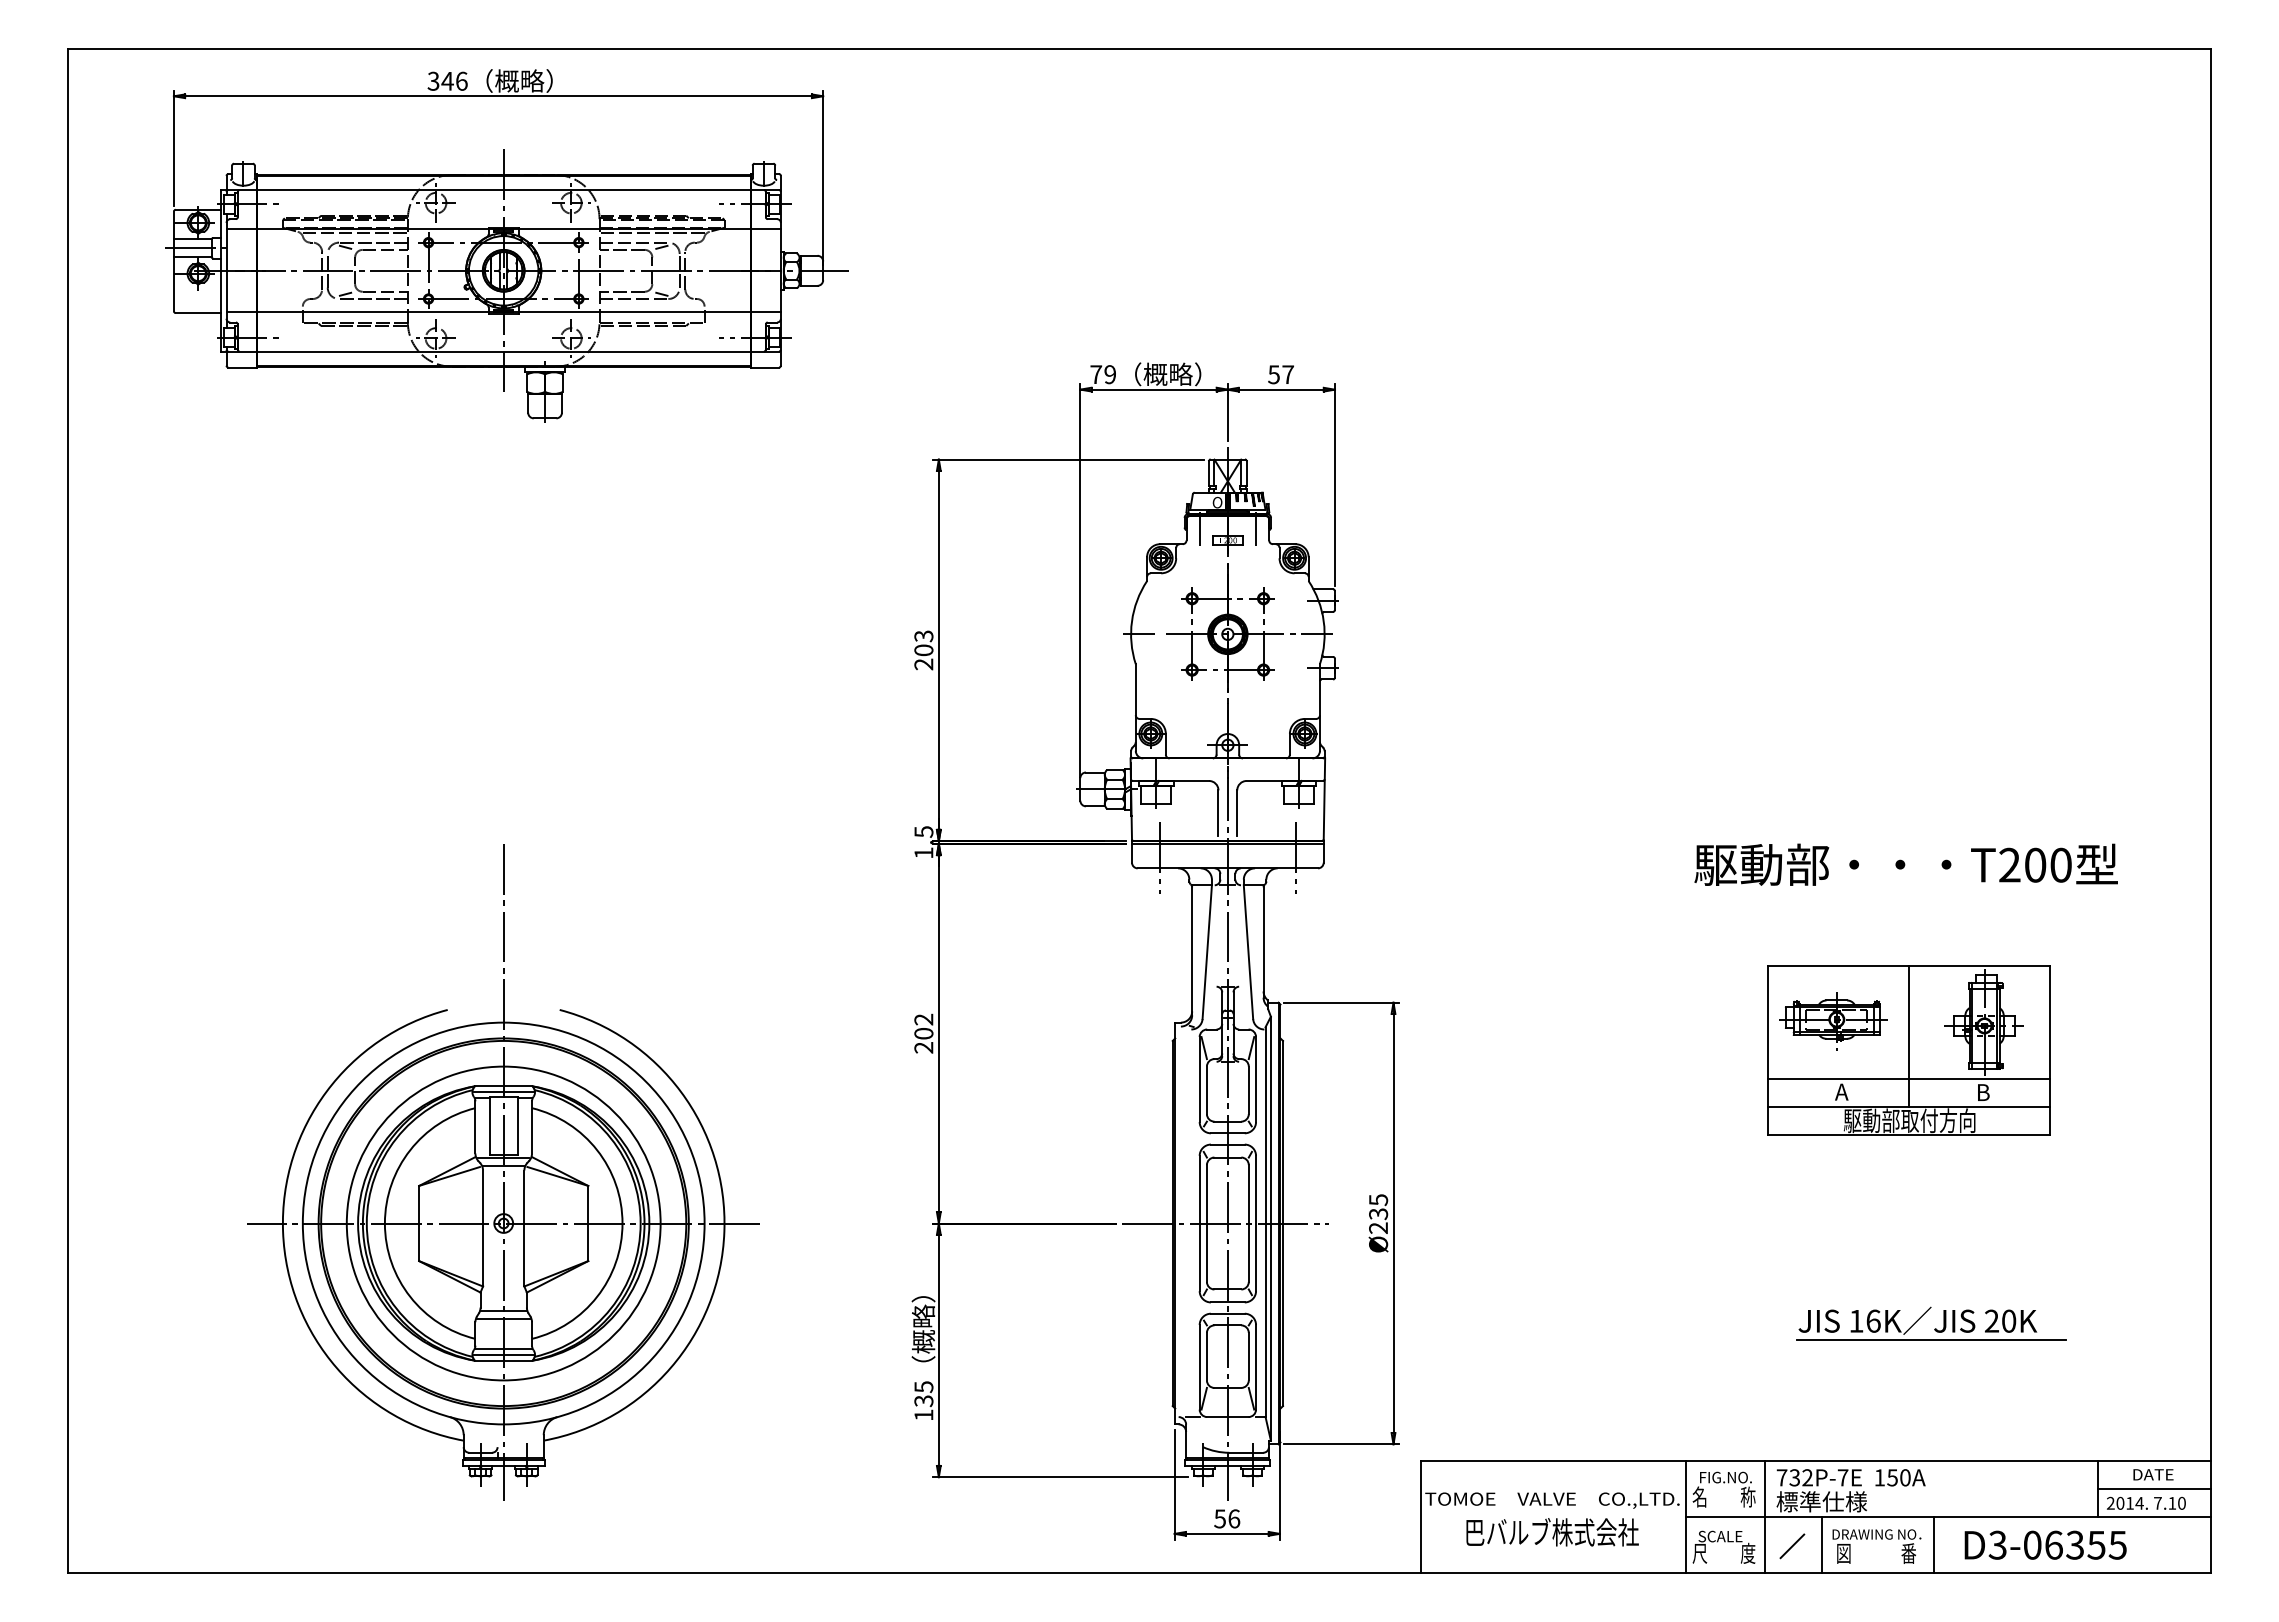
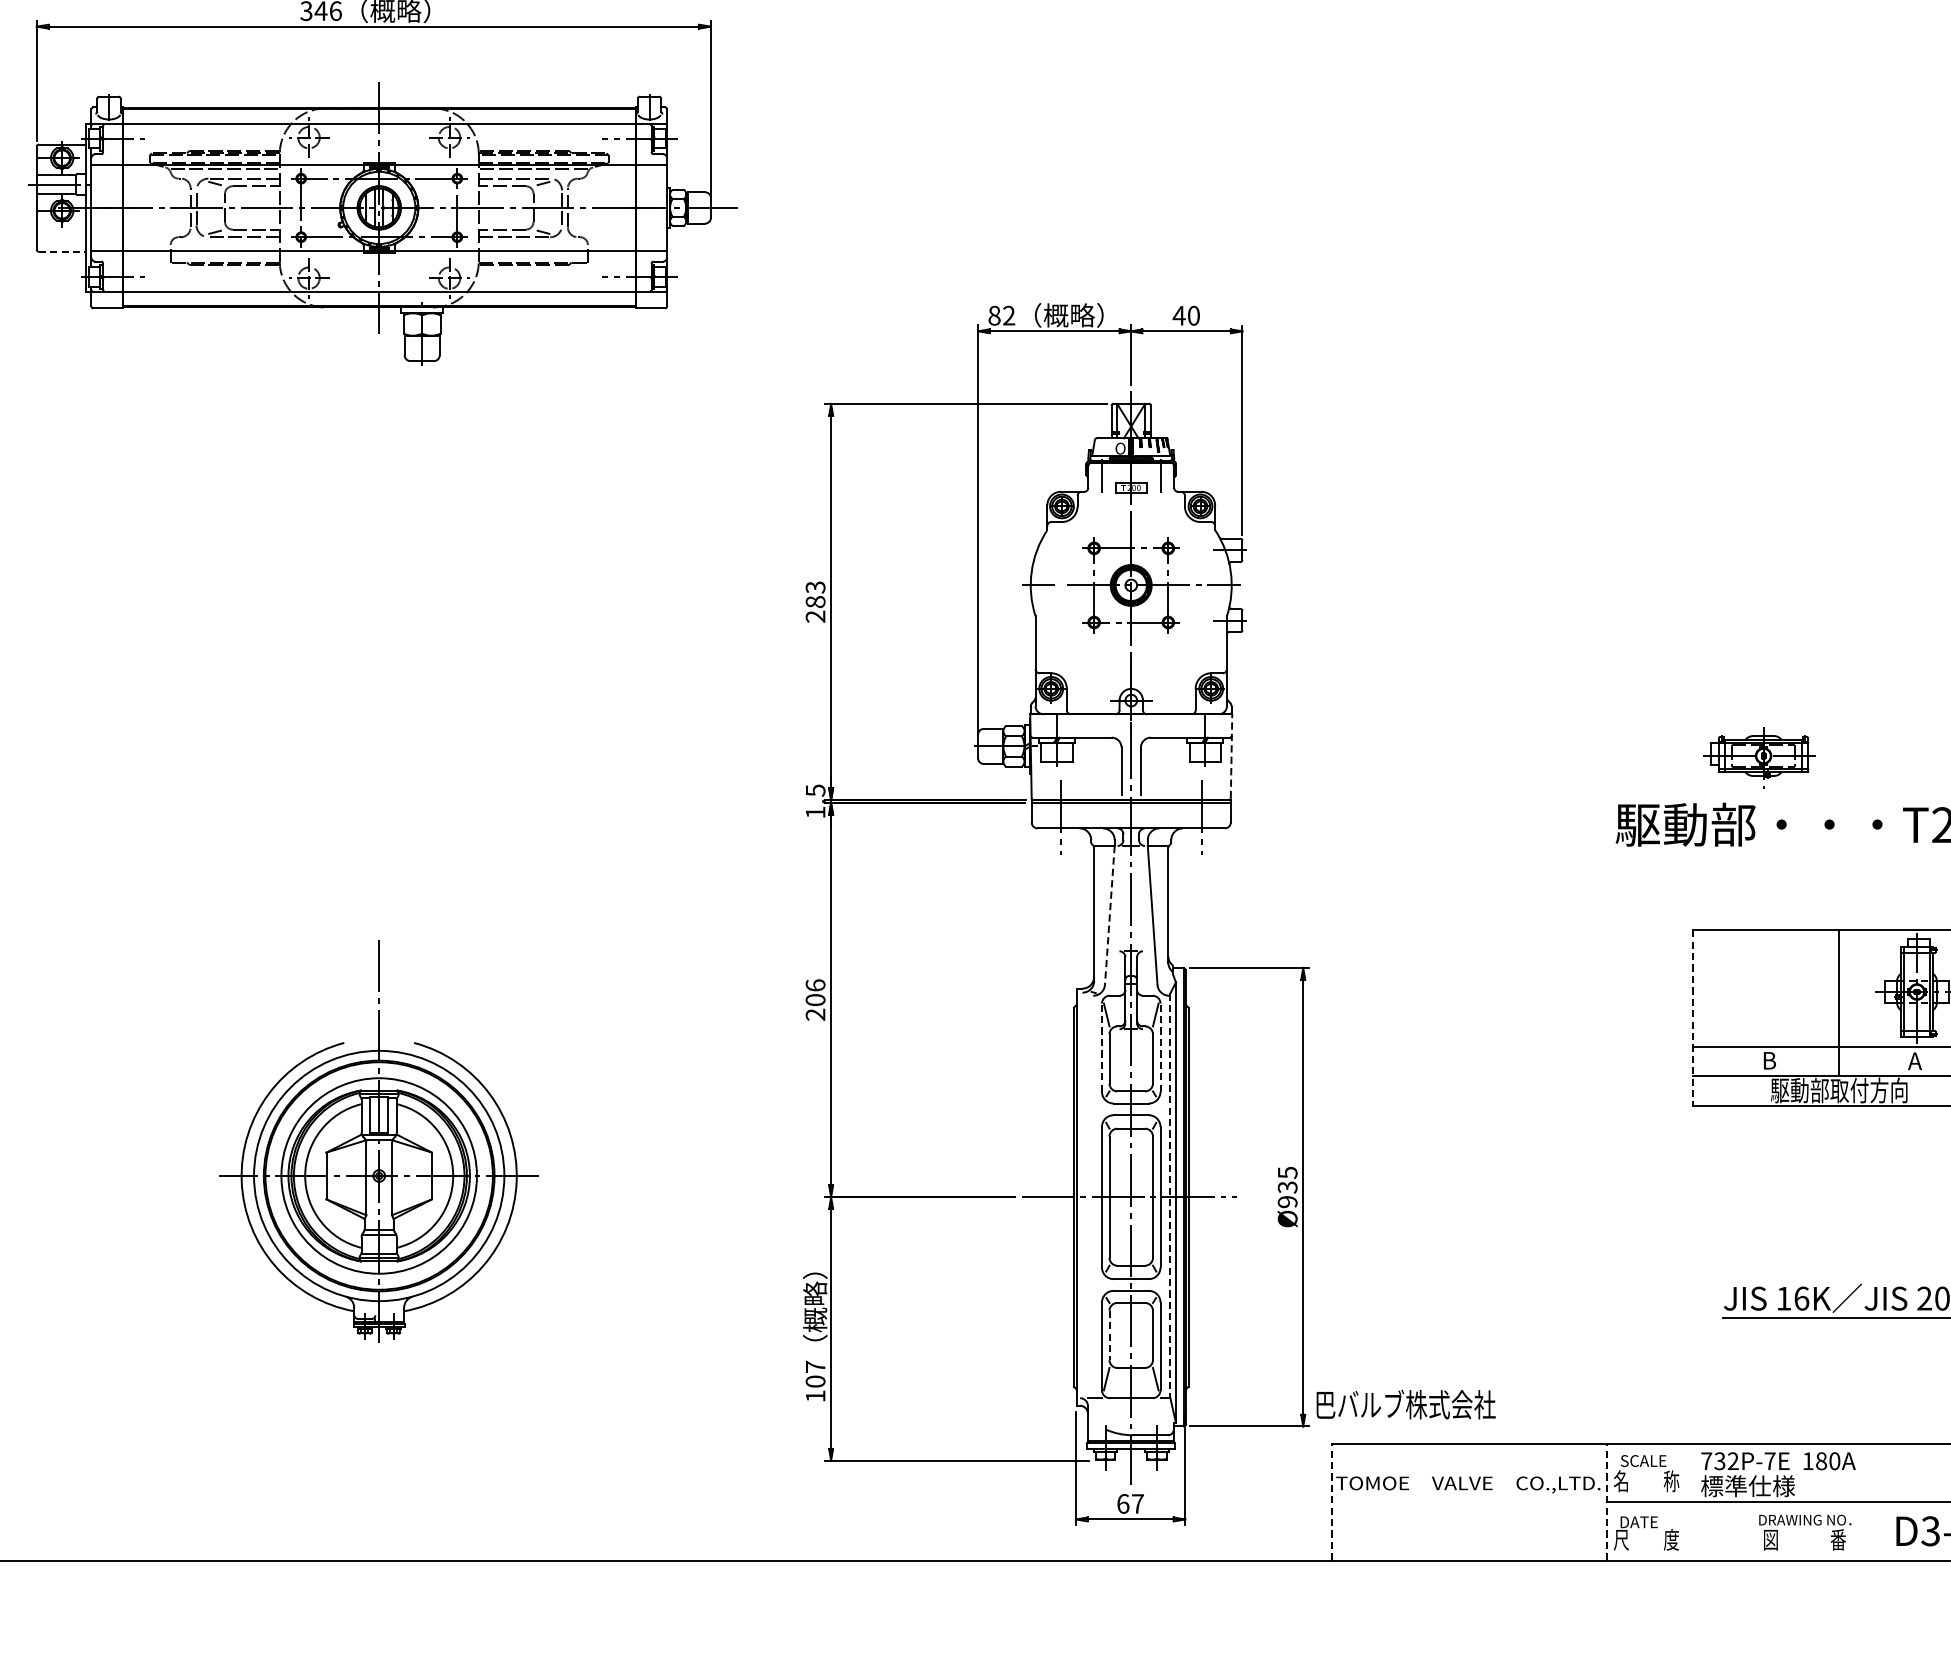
line: (198, 313) -> (62, 252), solid -> dashed
text: (1103, 374) -> (1002, 315), 79 -> 82
text: (1280, 374) -> (1185, 315), 57 -> 40
text: (924, 650) -> (816, 602), 203 -> 283
line: (1324, 798) -> (1231, 755), solid -> dashed
line: (1207, 952) -> (1110, 915), solid -> dashed
text: (923, 1019) -> (815, 985), 202 -> 206
part: (1833, 1021) -> (1760, 757), moved
line: (1768, 1050) -> (1692, 1017), solid -> dashed
line: (1199, 1079) -> (1101, 1047), solid -> dashed
line: (1256, 1079) -> (1160, 1047), solid -> dashed
text: (1841, 1091) -> (1768, 1060), A -> B
text: (1982, 1092) -> (1914, 1061), B -> A
part: (503, 1172) -> (379, 1144), size x0.6
line: (1265, 1222) -> (1170, 1196), solid -> dashed
text: (1378, 1227) -> (1287, 1201), Ø235 -> Ø935
line: (1206, 1356) -> (1109, 1335), solid -> dashed
text: (923, 1394) -> (815, 1374), 135 -> 107
text: (1725, 1477) -> (1647, 1460), FIG.NO. -> SCALE
text: (1892, 1477) -> (1821, 1460), 150A -> 180A
line: (1421, 1516) -> (1332, 1501), solid -> dashed
line: (1686, 1516) -> (1607, 1501), solid -> dashed
line: (1765, 1516) -> (1689, 1501), removed
text: (1227, 1518) -> (1130, 1503), 56 -> 67
text: (1552, 1532) -> (1406, 1404), moved
text: (1720, 1536) -> (1642, 1522), SCALE -> DATE
line: (1821, 1545) -> (1747, 1531), removed
line: (1934, 1545) -> (1865, 1531), removed
line: (1792, 1546) -> (1717, 1532), removed

